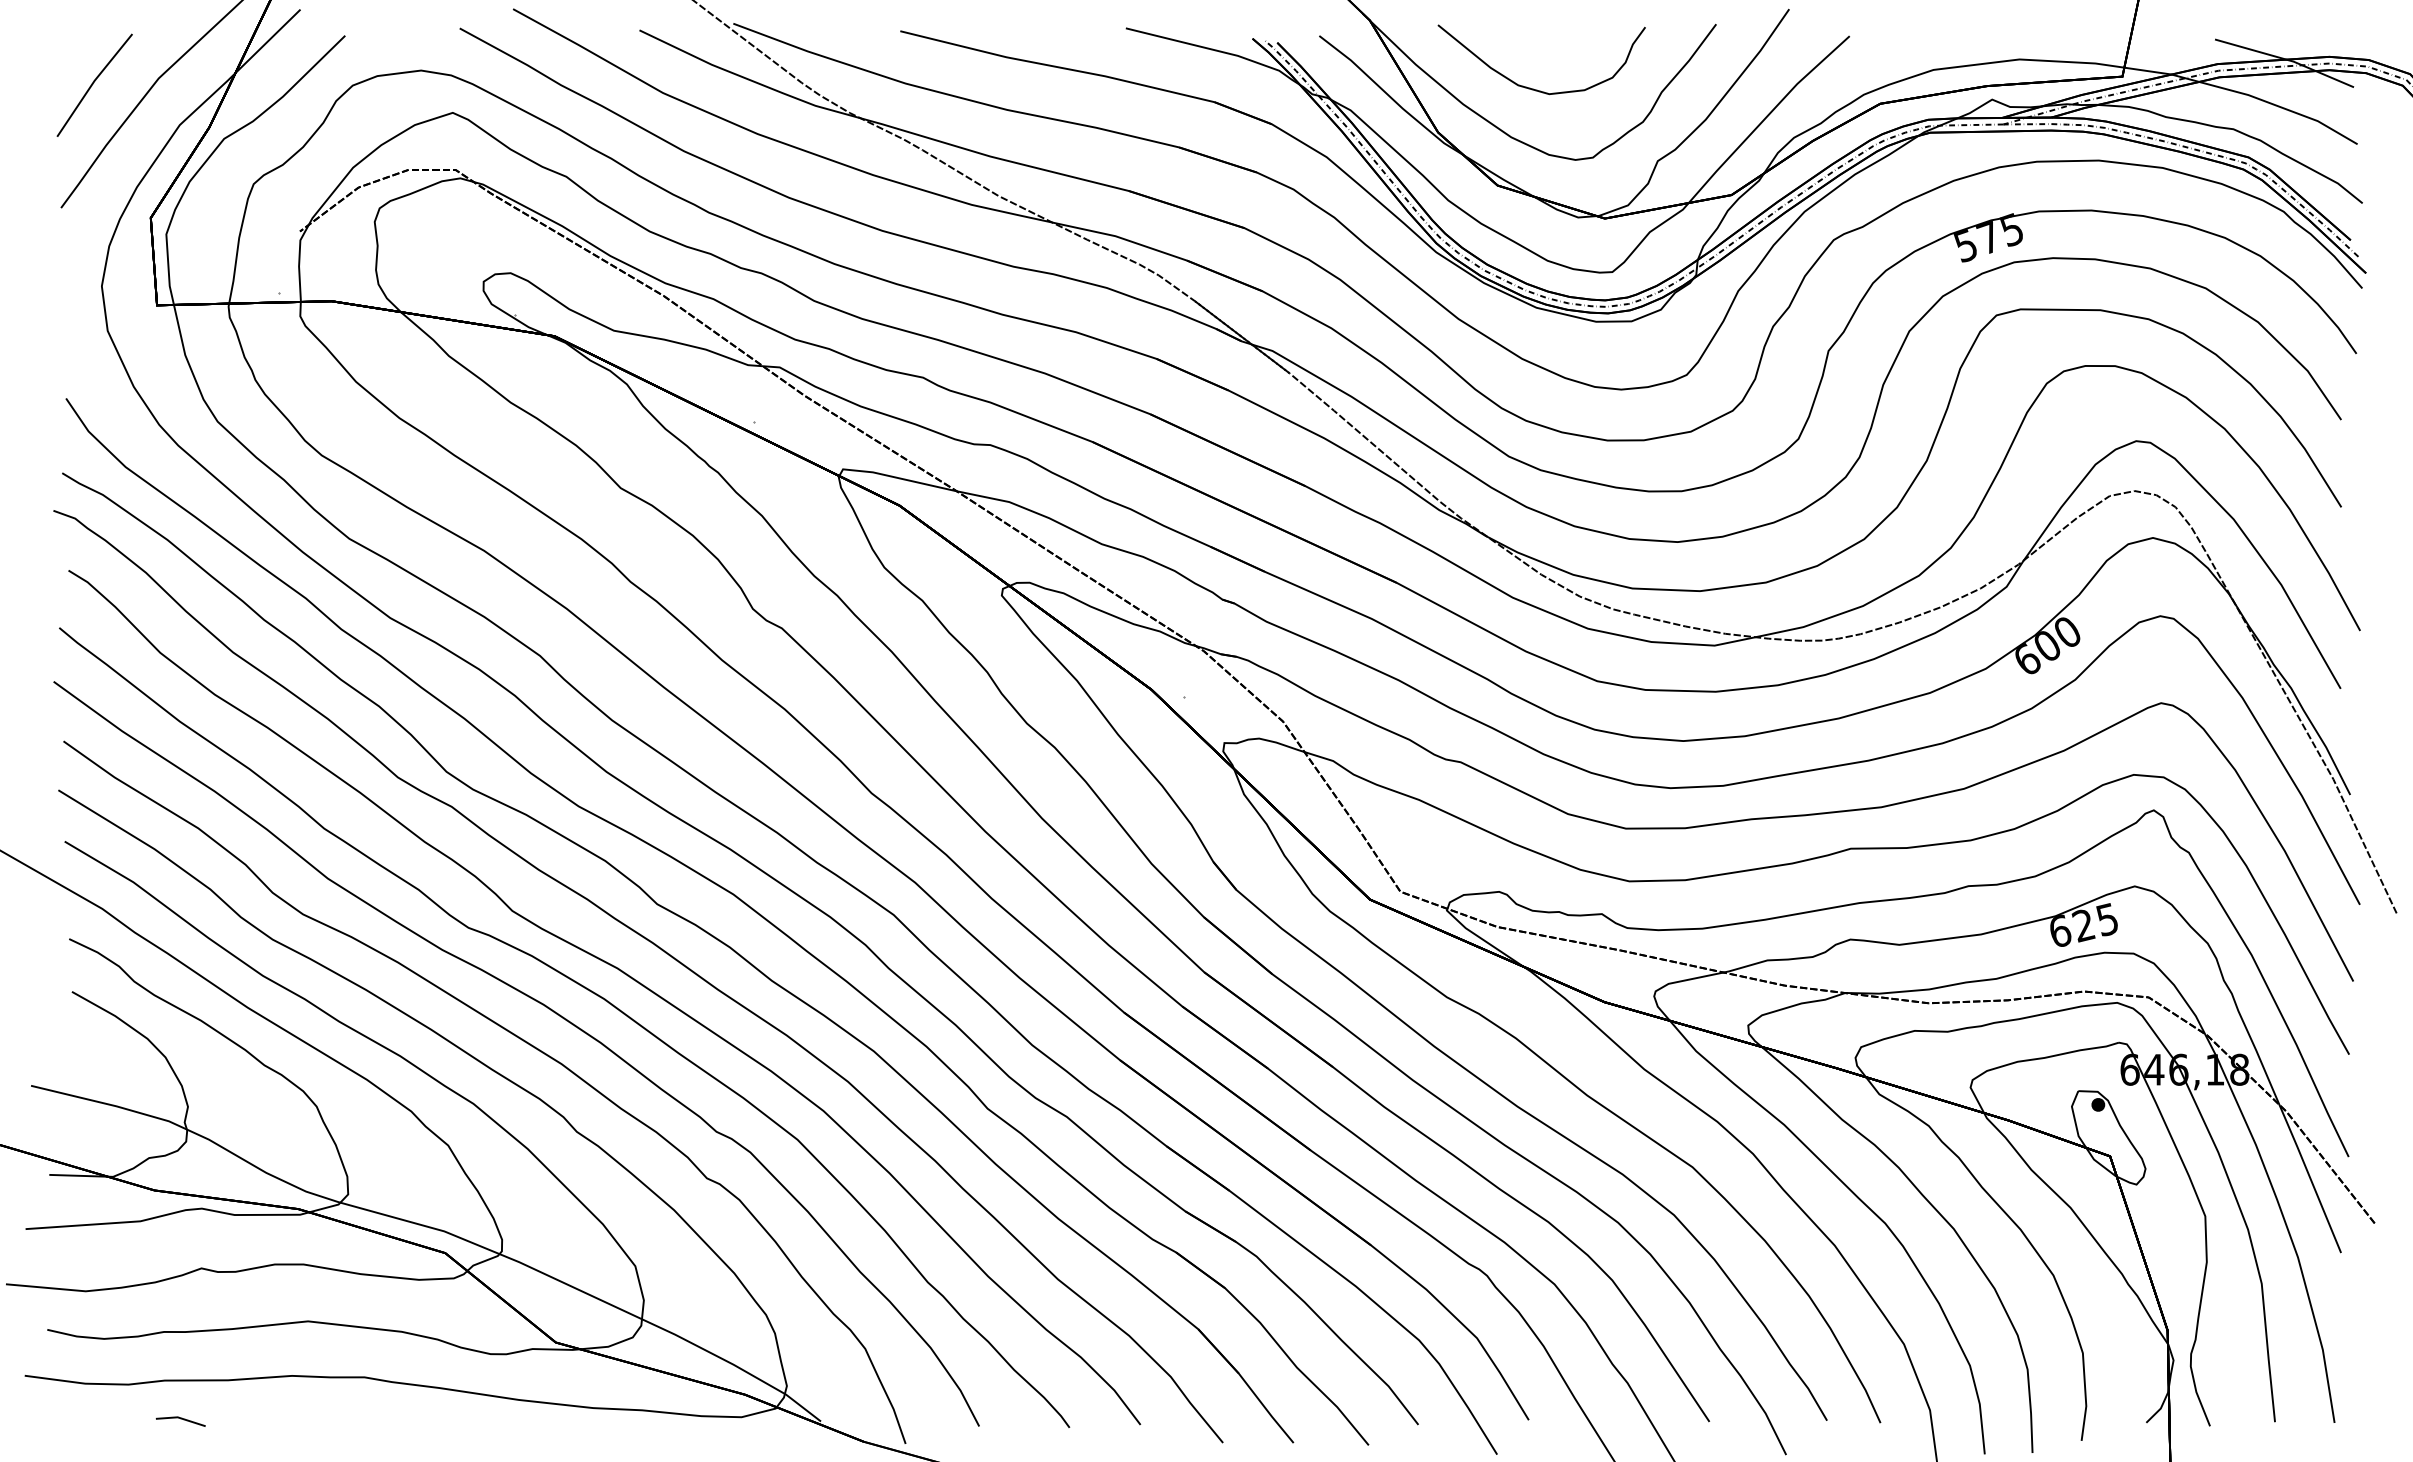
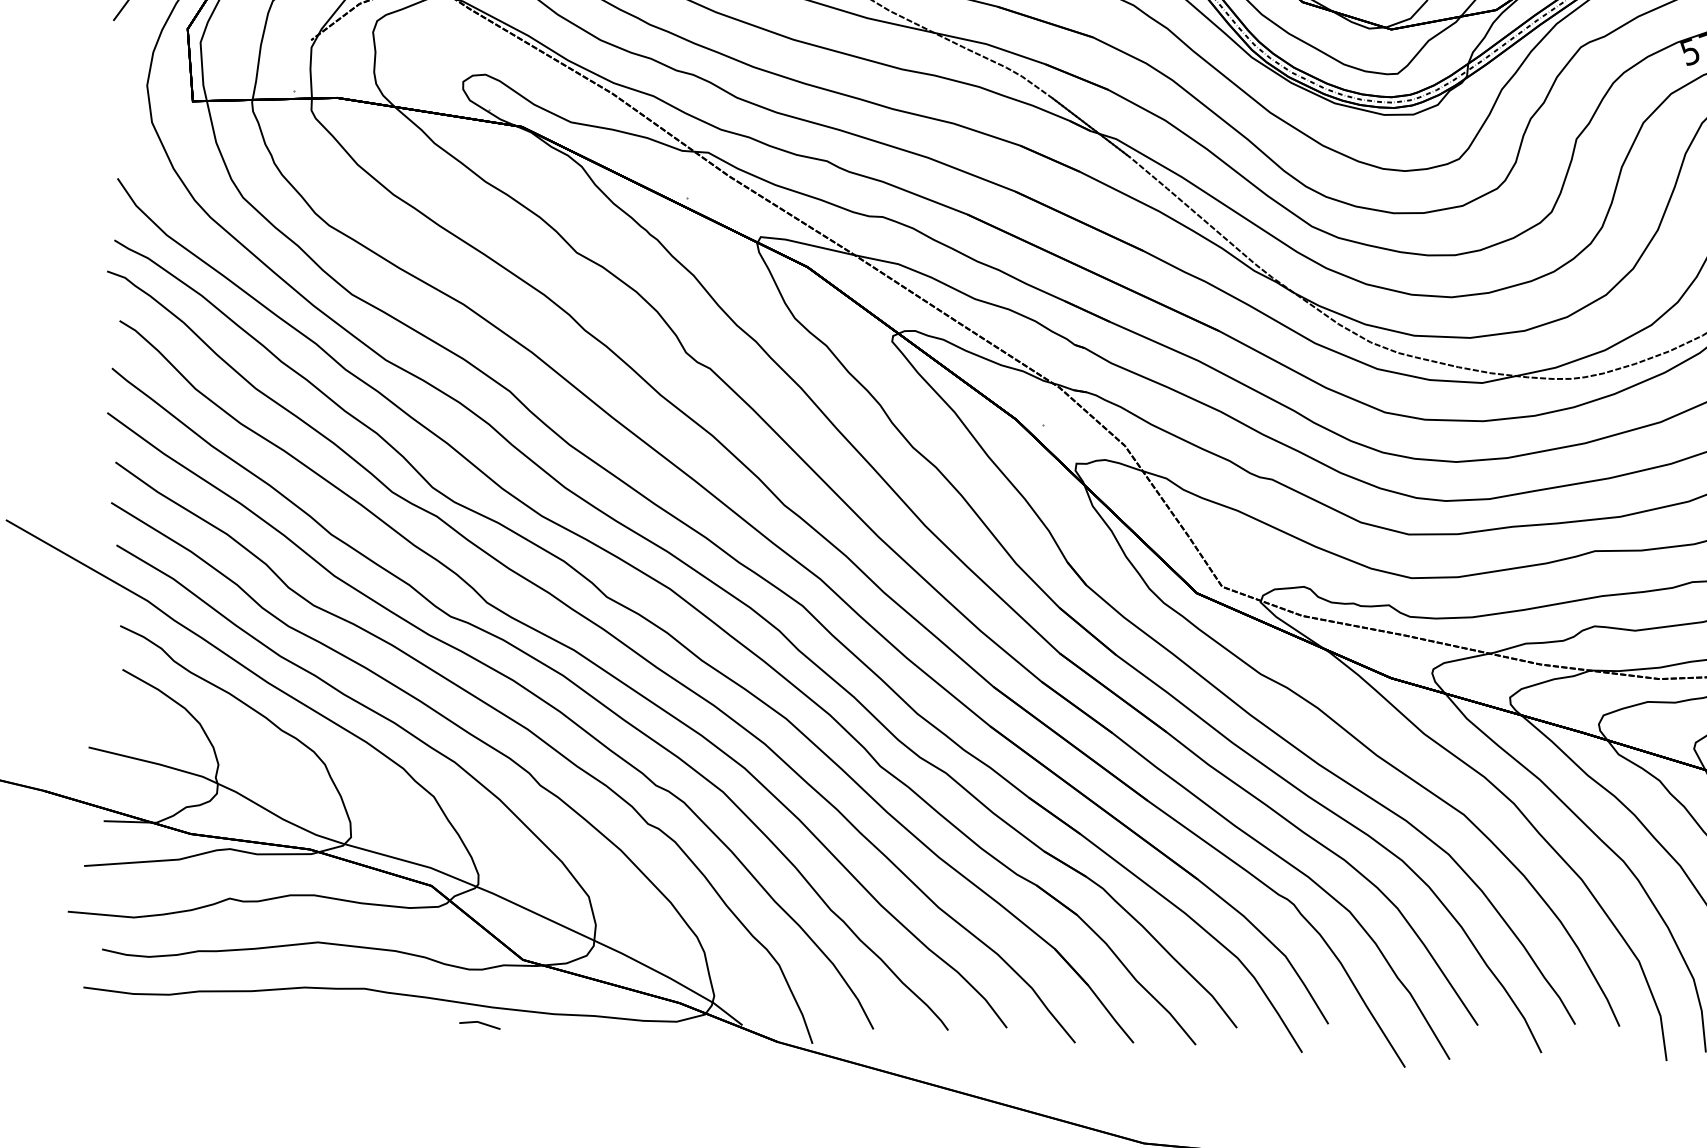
line: (180, 1419) -> (479, 1023), moved

